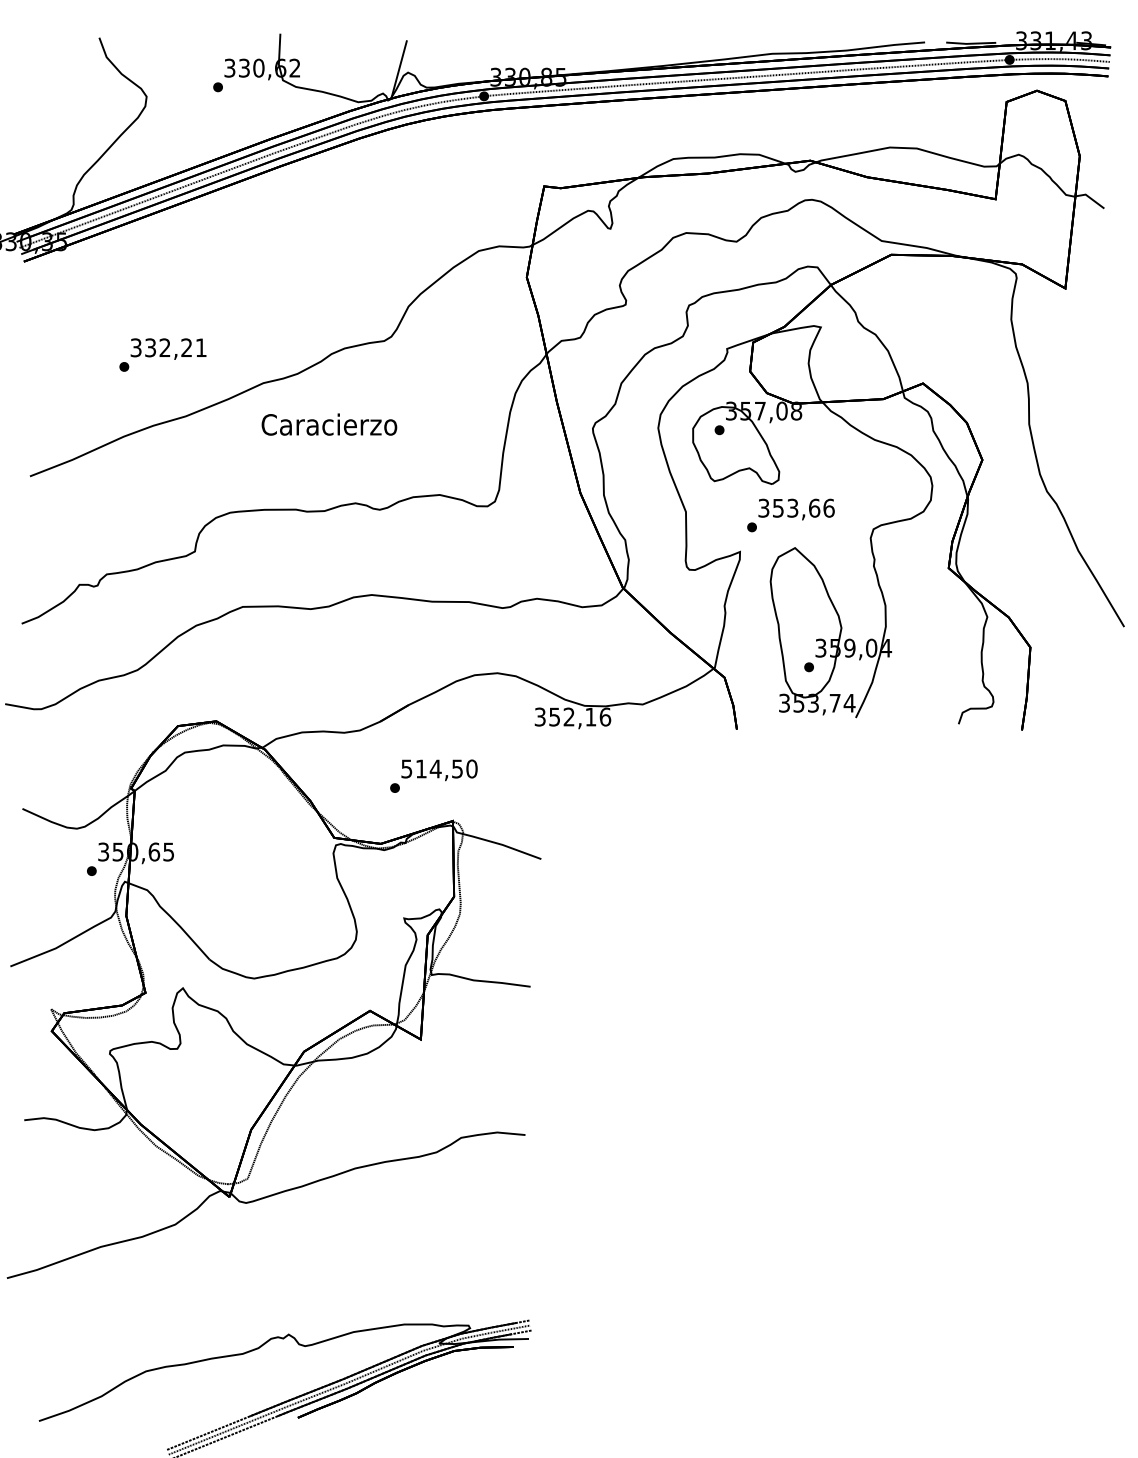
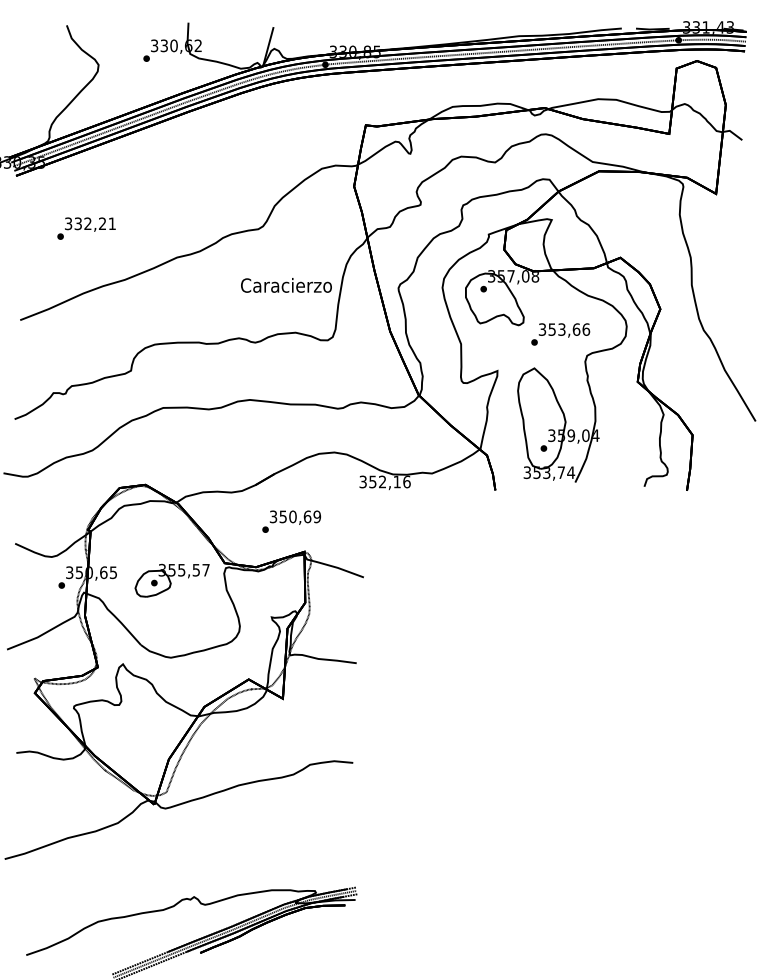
text: (162, 354) -> (86, 228), moved
text: (329, 424) -> (286, 285), moved
text: (790, 515) -> (560, 334), moved
text: (439, 768) -> (295, 516), 514,50 -> 350,69
part: (255, 863) -> (171, 580), added

